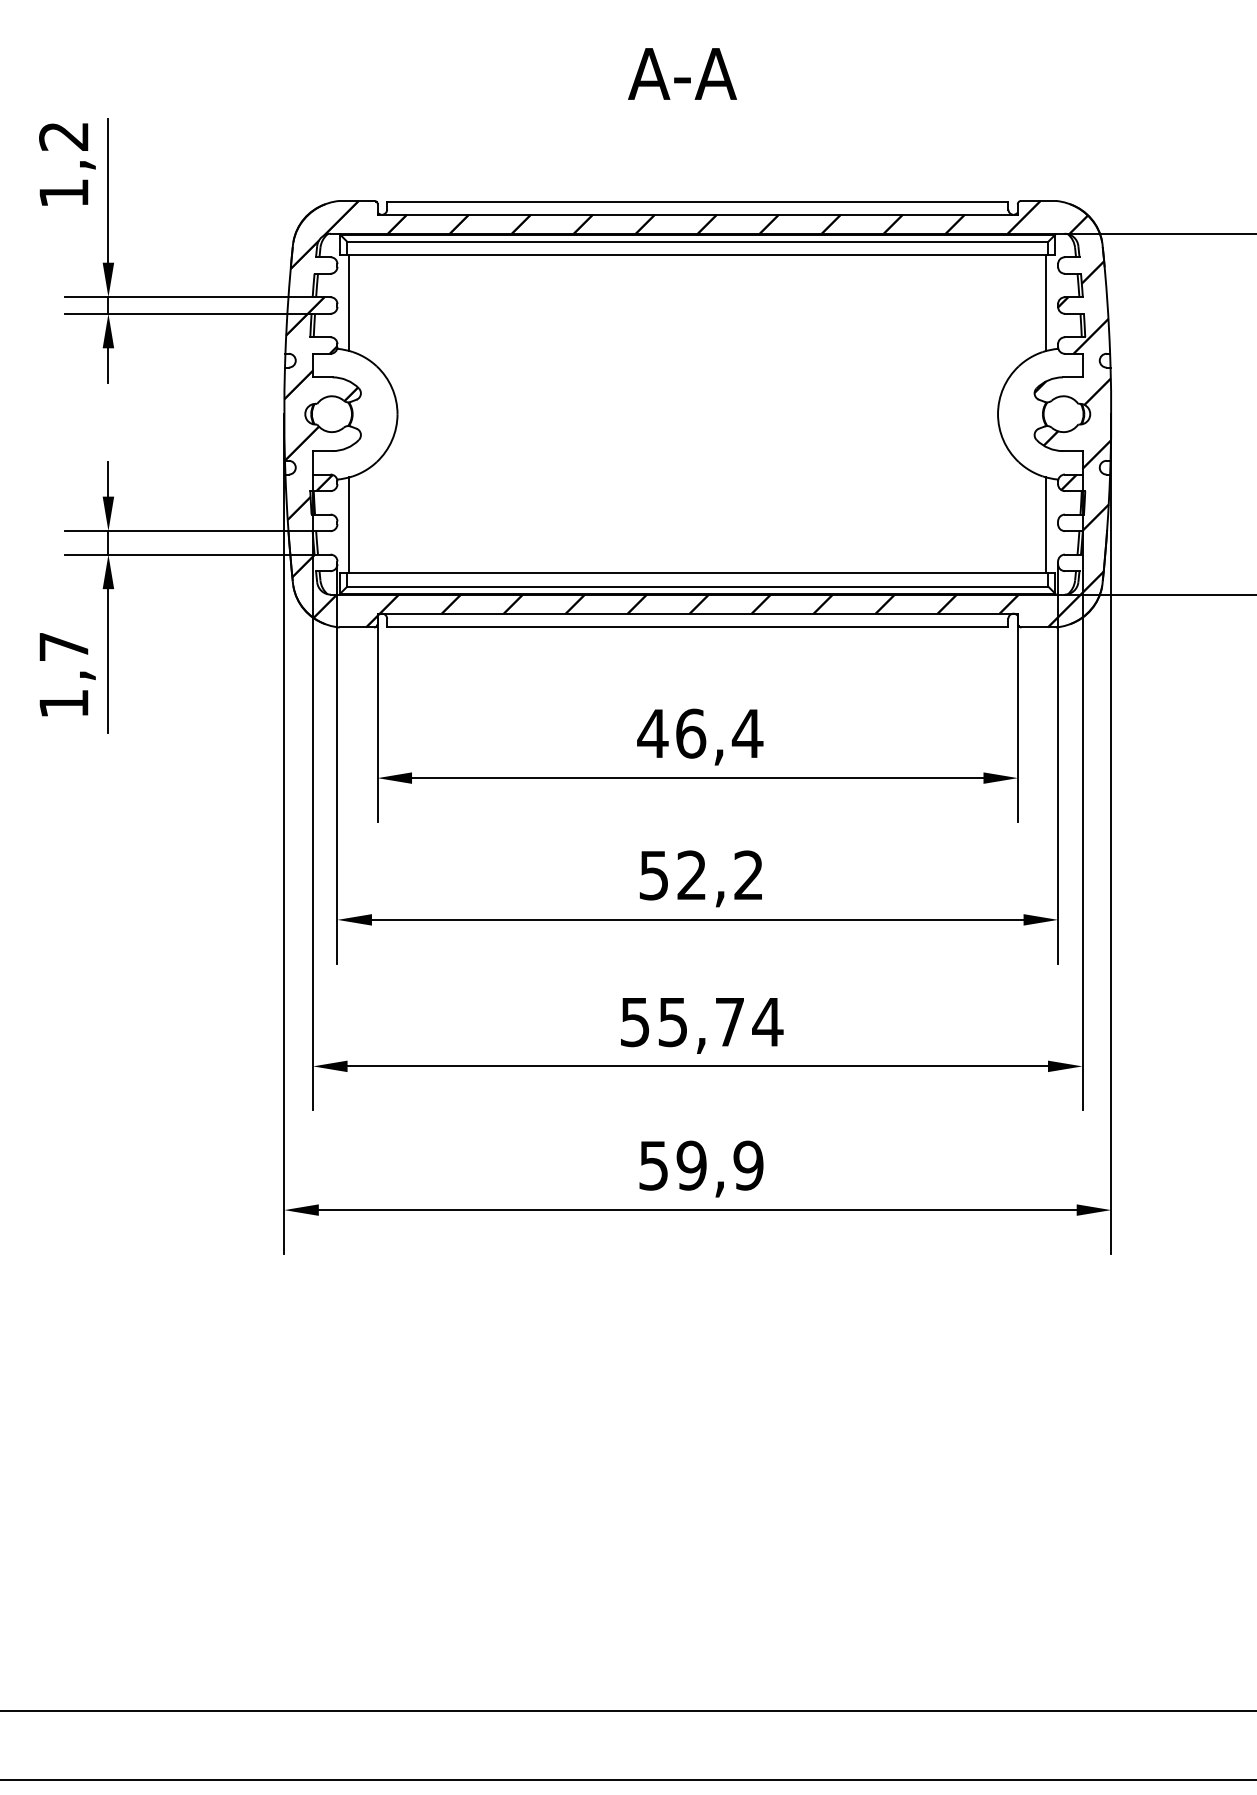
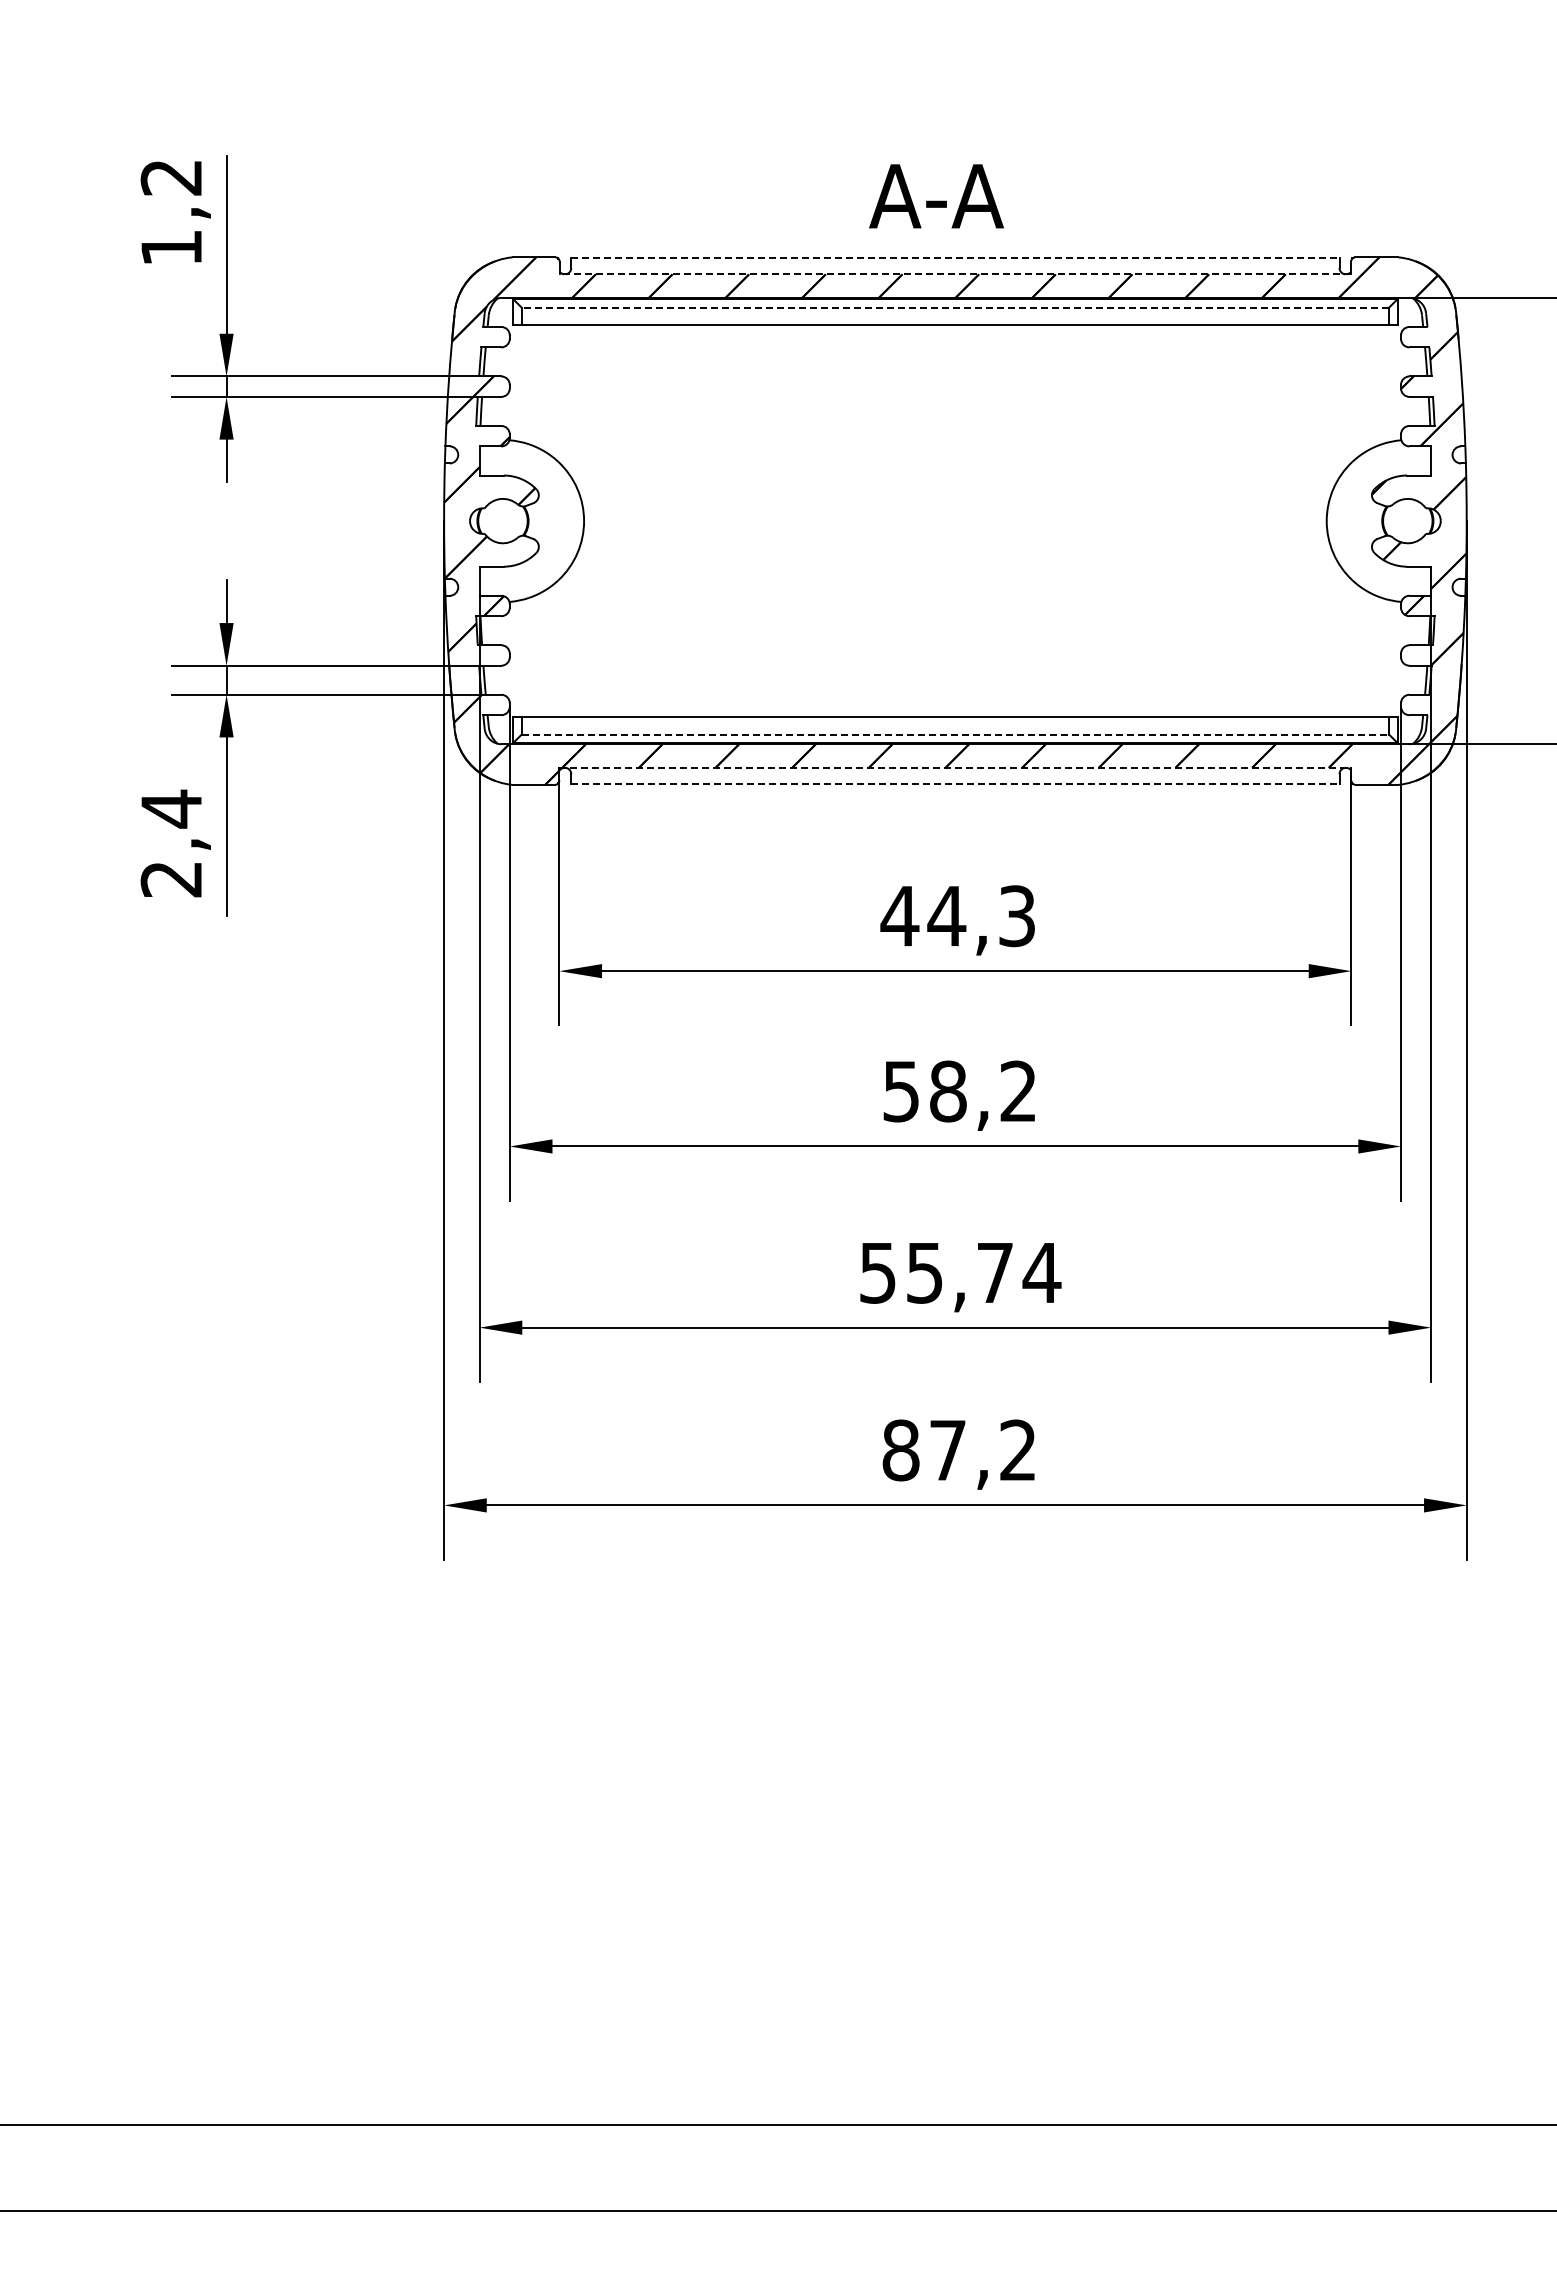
text: (682, 74) -> (936, 196), moved
line: (697, 201) -> (955, 258), solid -> dashed
line: (697, 214) -> (955, 274), solid -> dashed
line: (697, 241) -> (955, 307), solid -> dashed
line: (349, 302) -> (524, 383), removed
line: (1046, 302) -> (1386, 383), removed
line: (349, 525) -> (524, 658), removed
line: (1046, 525) -> (1386, 658), removed
line: (697, 586) -> (955, 734), solid -> dashed
line: (697, 613) -> (955, 767), solid -> dashed
line: (697, 627) -> (955, 784), solid -> dashed
text: (63, 674) -> (170, 843), 1,7 -> 2,4
text: (718, 733) -> (981, 916), 46,4 -> 44,3
text: (692, 875) -> (948, 1091), 52,2 -> 58,2
text: (701, 1165) -> (959, 1450), 59,9 -> 87,2

